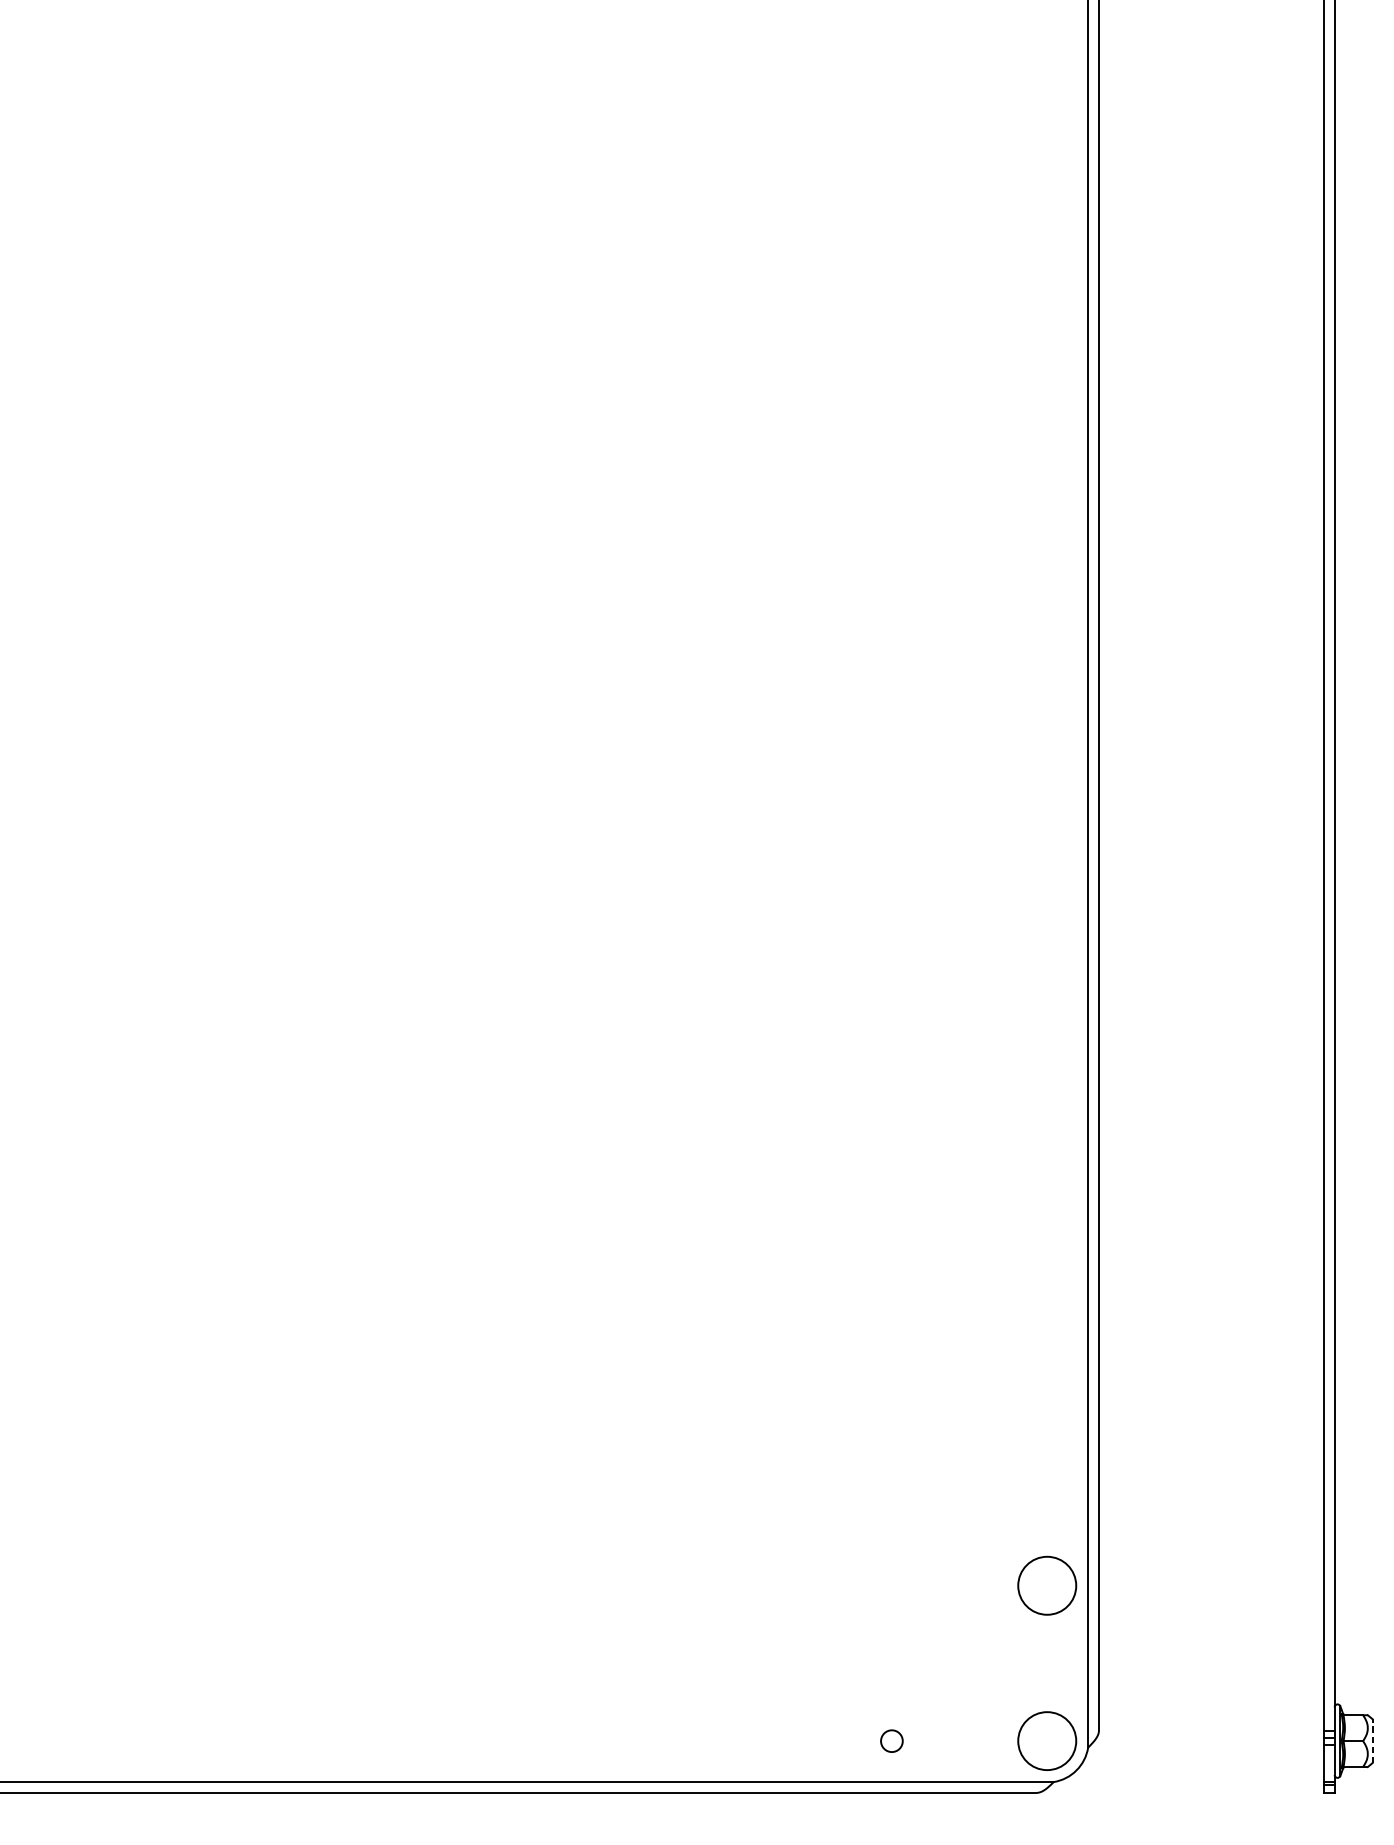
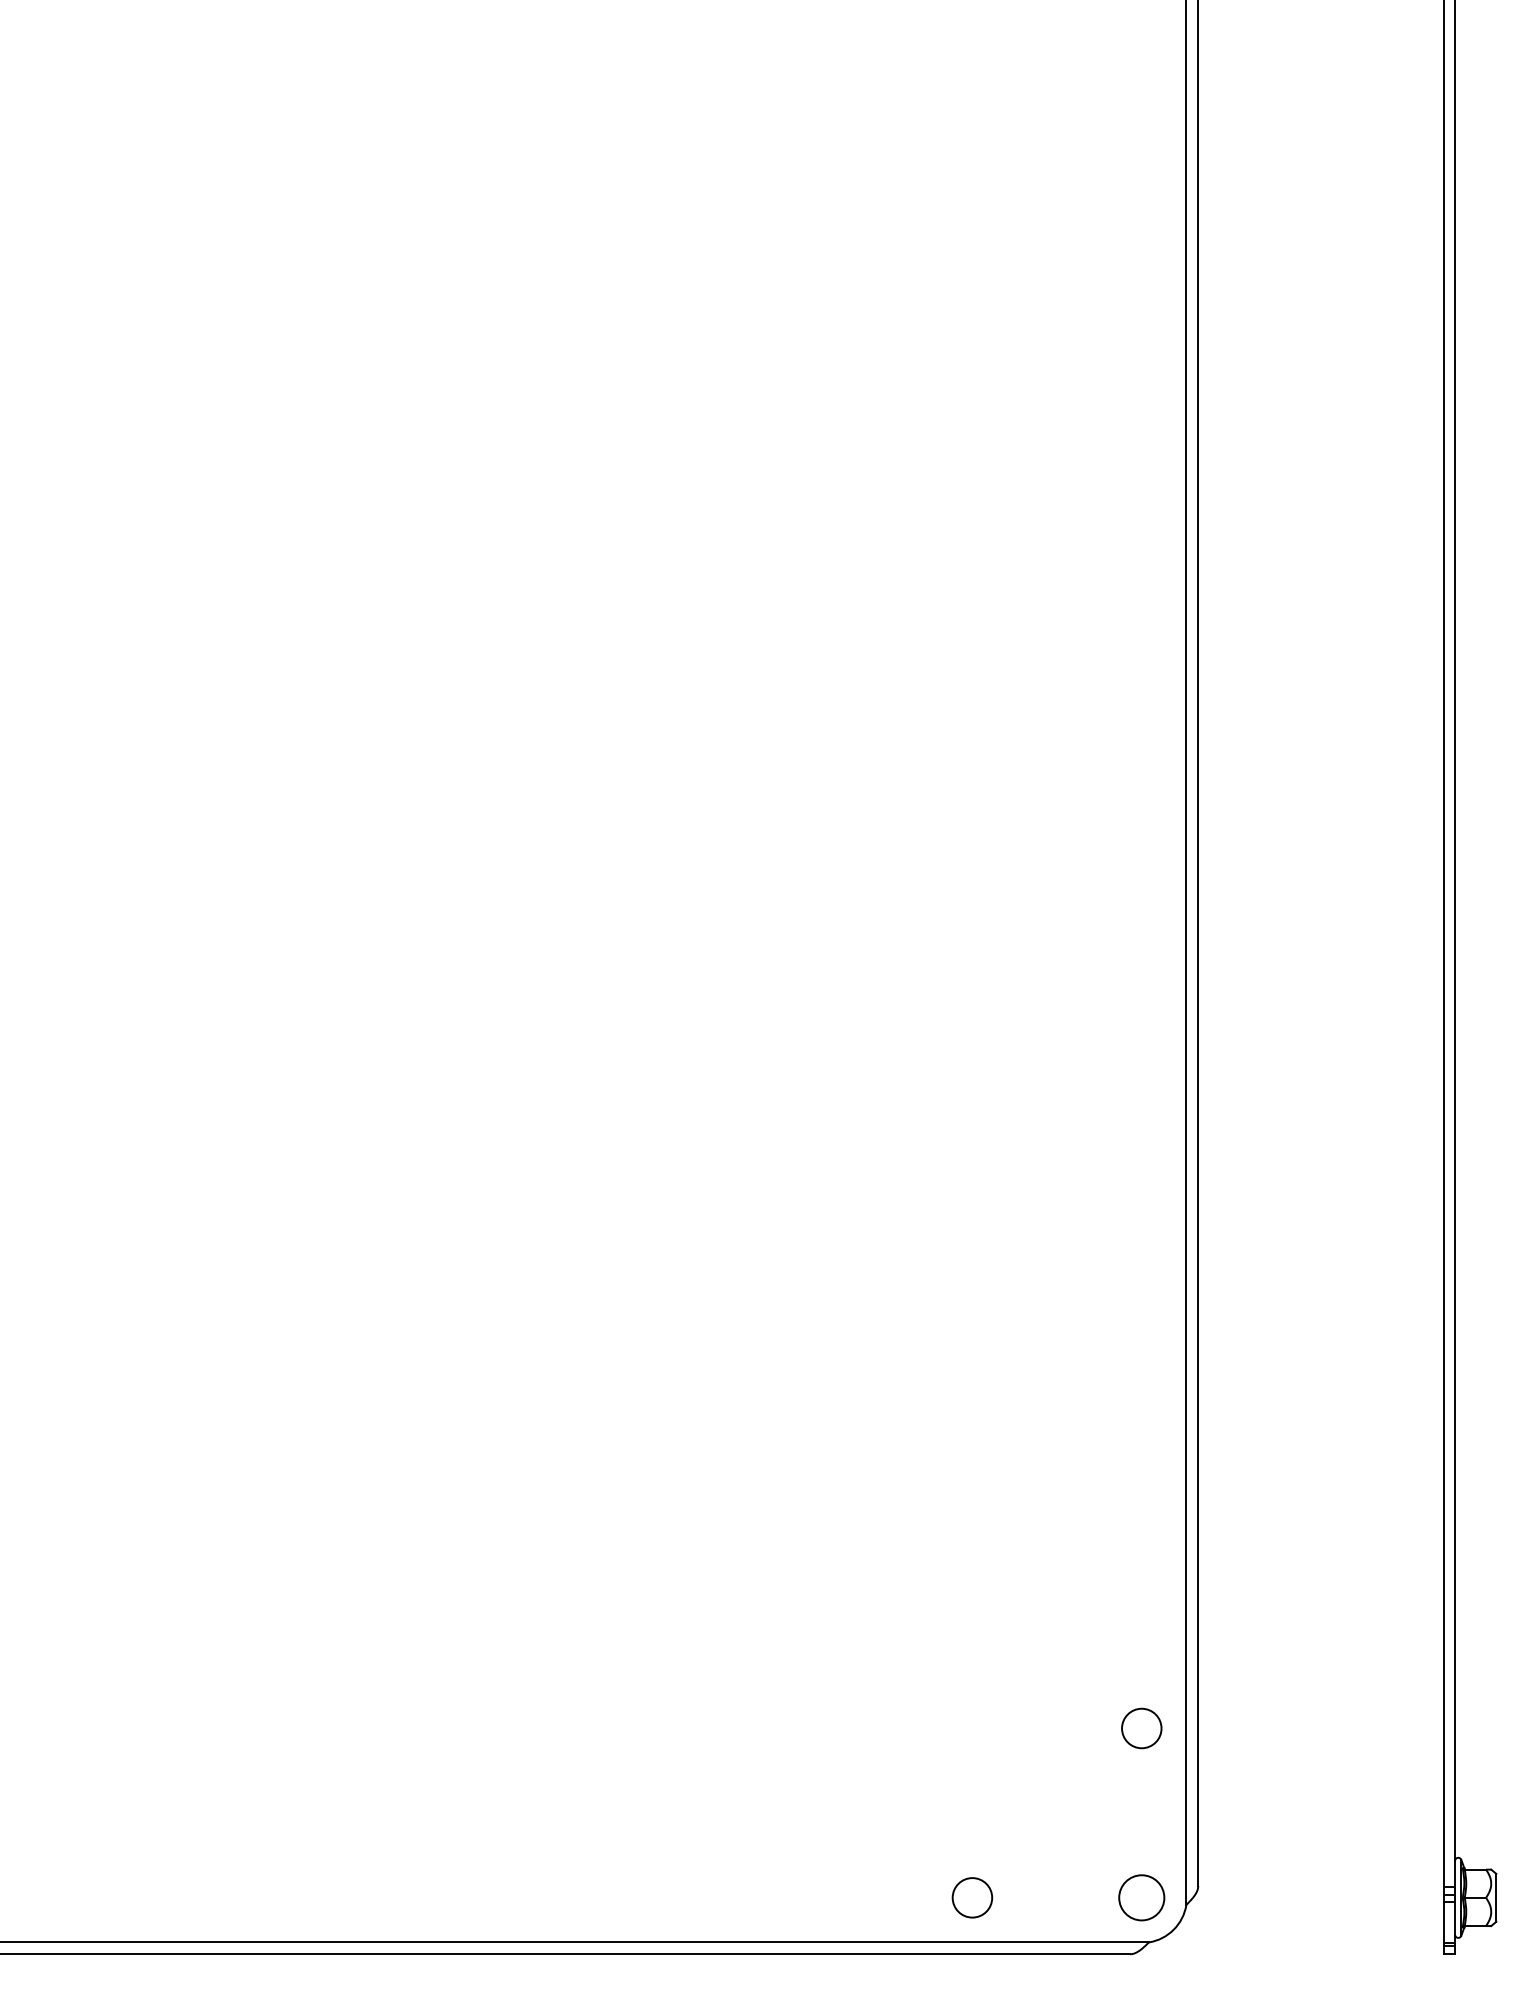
circle: (1046, 1585) -> (1141, 1728), size x0.62
circle: (891, 1740) -> (972, 1897), size x1.67
circle: (1046, 1740) -> (1141, 1897), size x0.71
line: (1372, 1740) -> (1496, 1897), dashed -> solid

